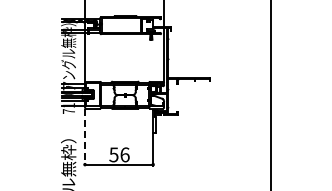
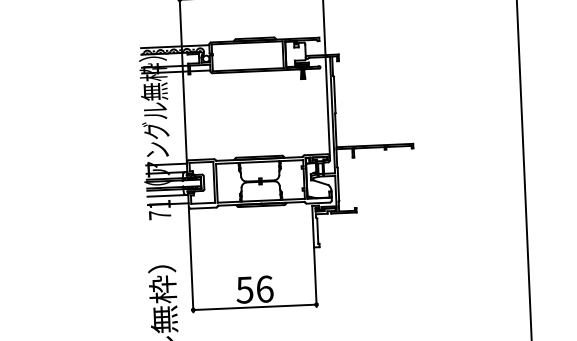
line: (85, 137) -> (192, 260), dashed -> solid

